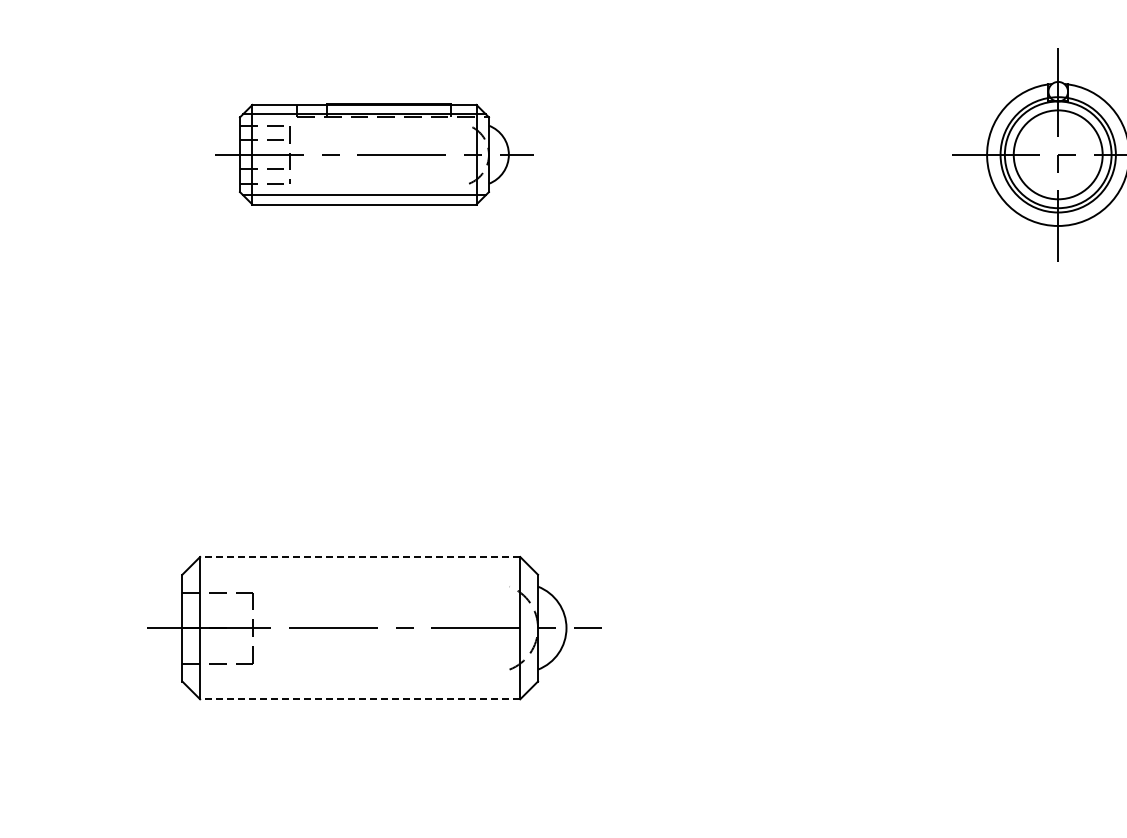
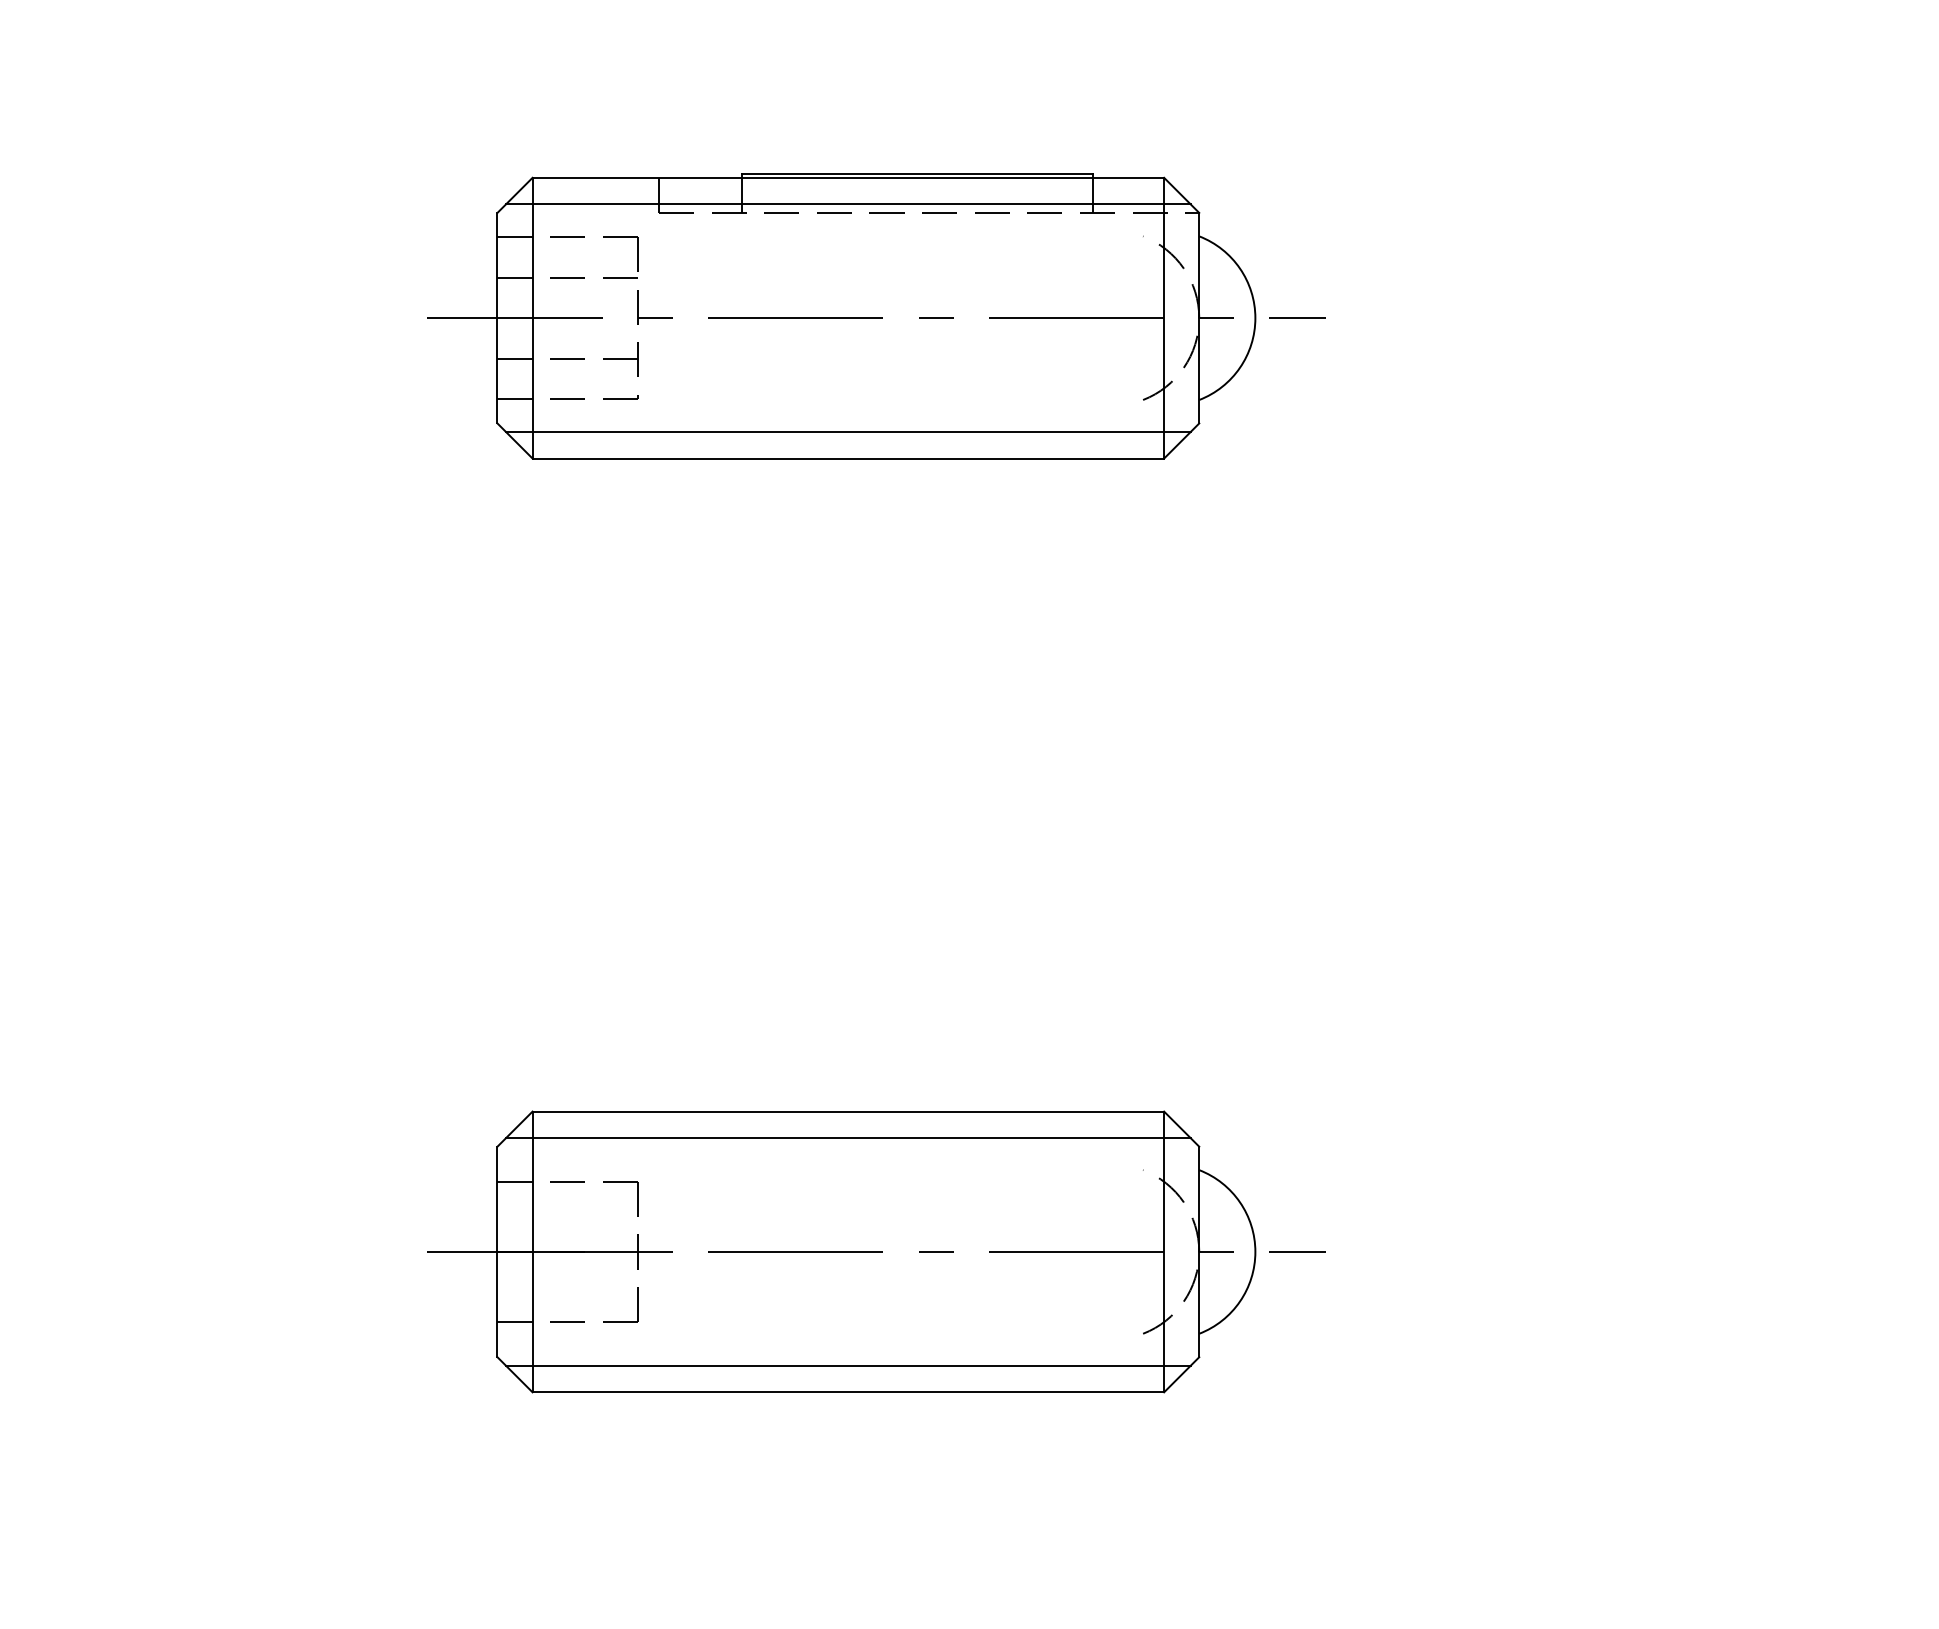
part: (374, 154) -> (876, 317), size x1.43
line: (359, 557) -> (846, 1112), dashed -> solid
line: (359, 570) -> (846, 1138), added
line: (359, 685) -> (846, 1365), added
line: (359, 699) -> (846, 1392), dashed -> solid

